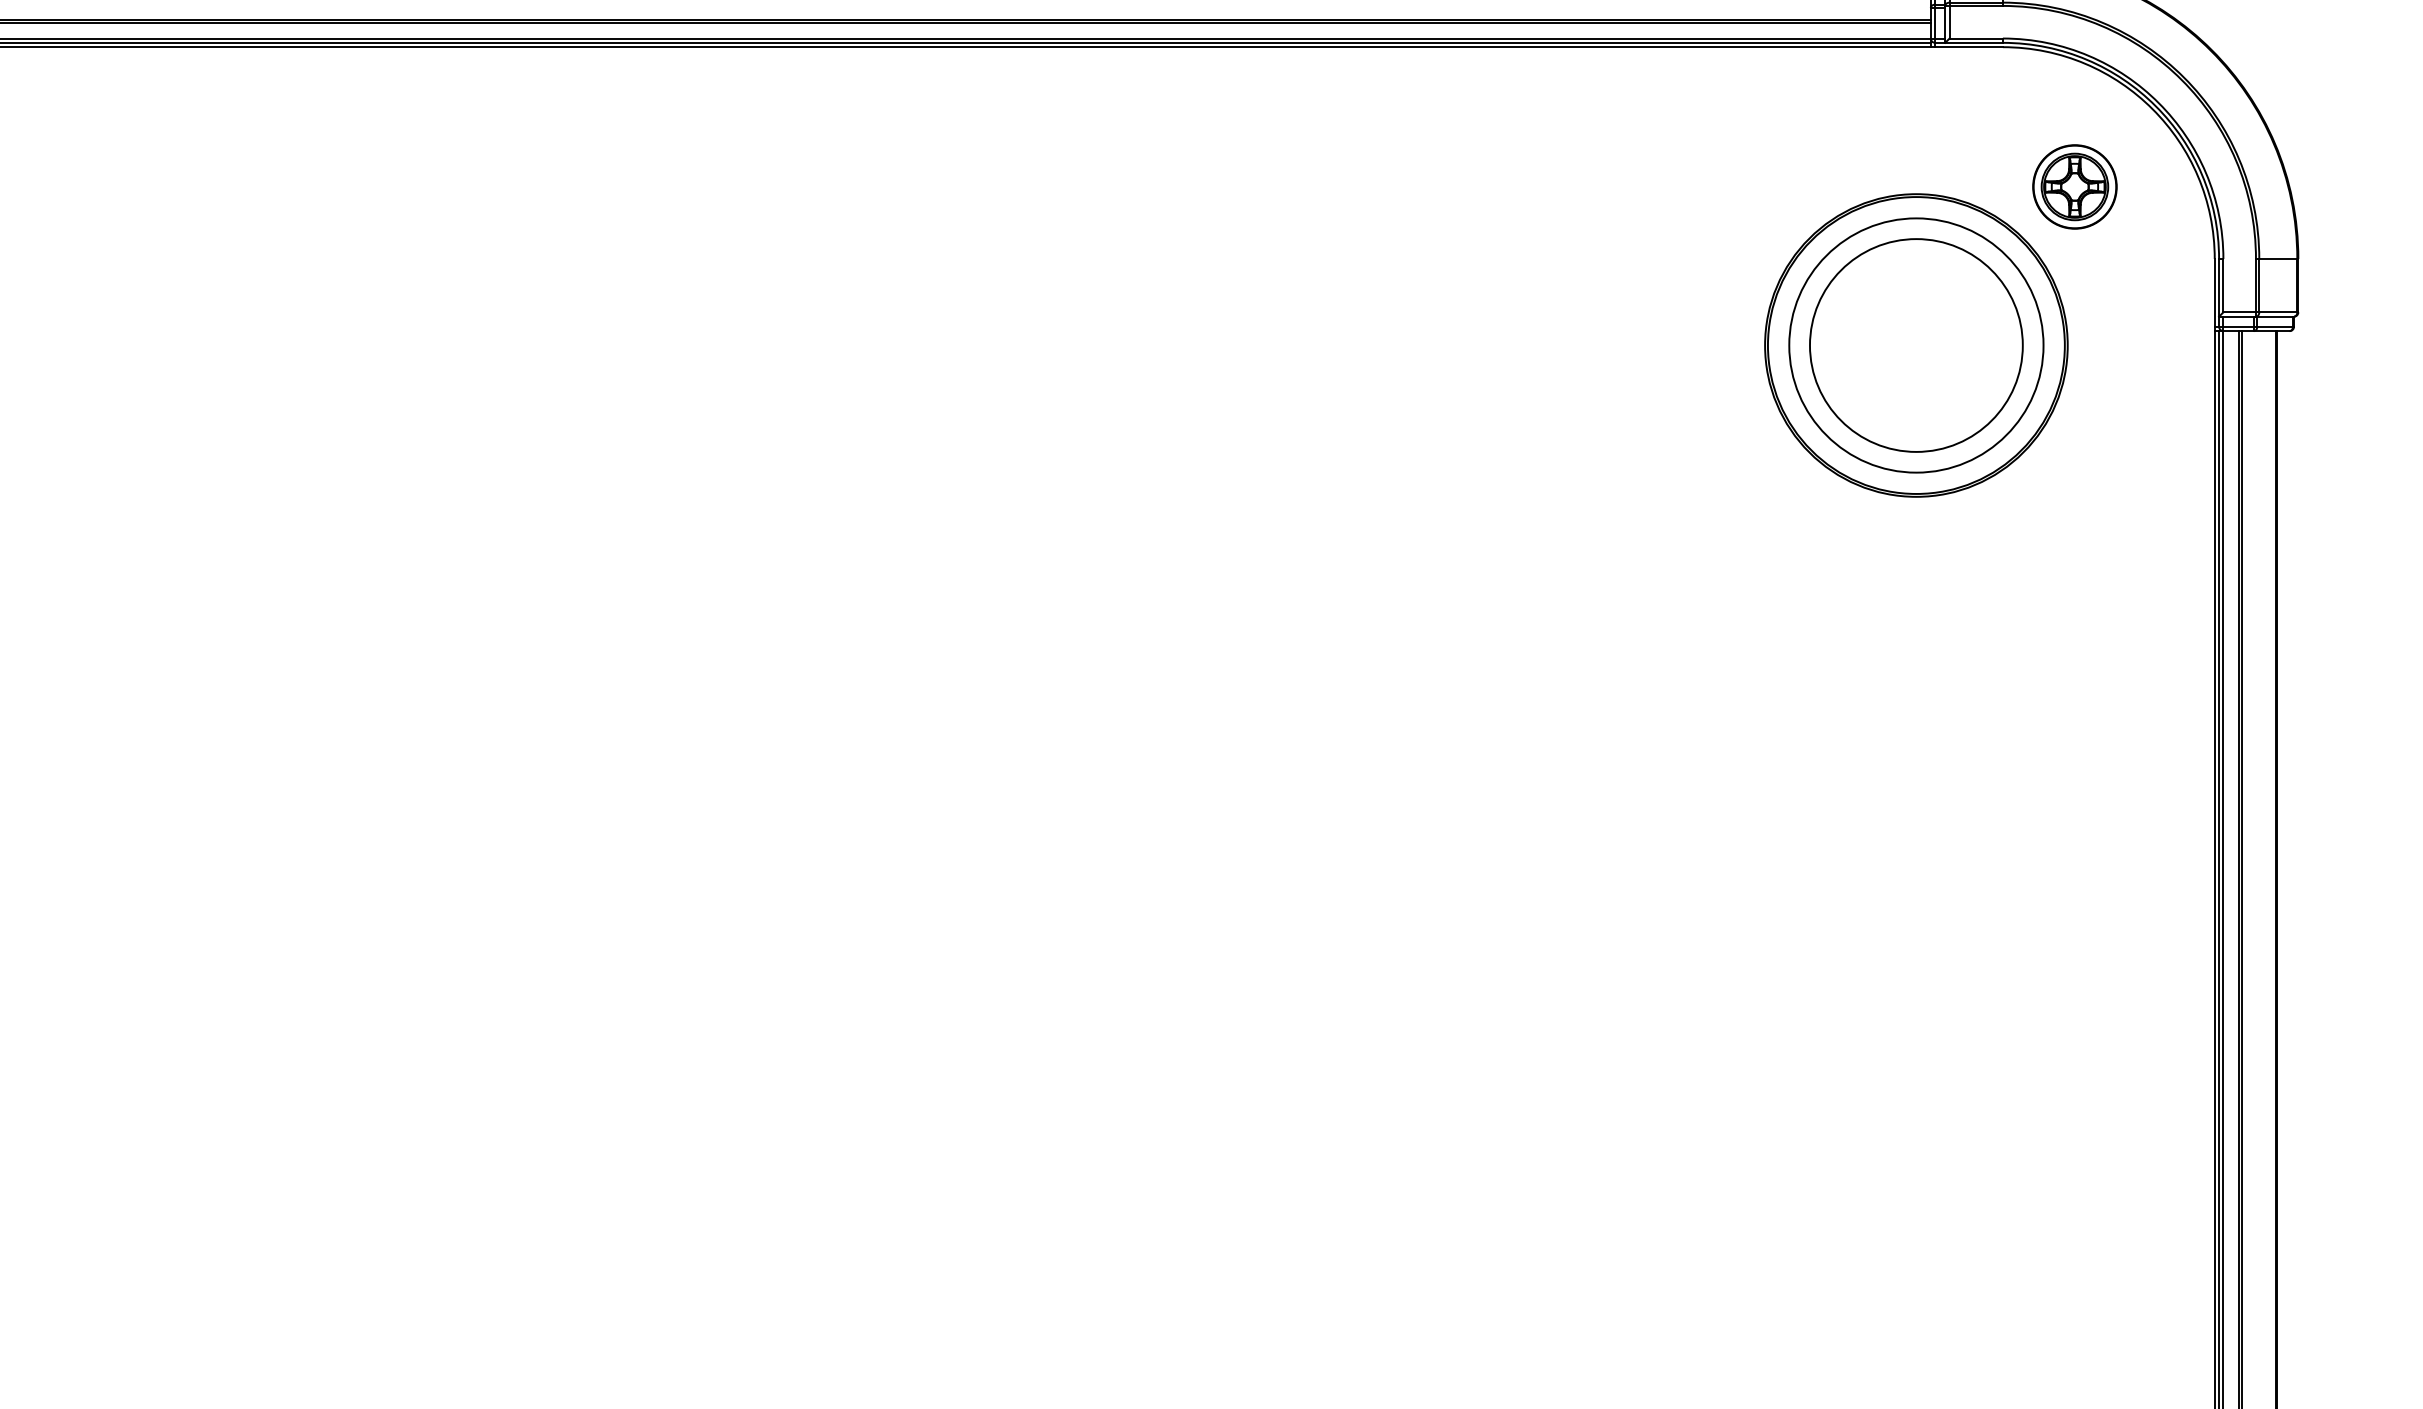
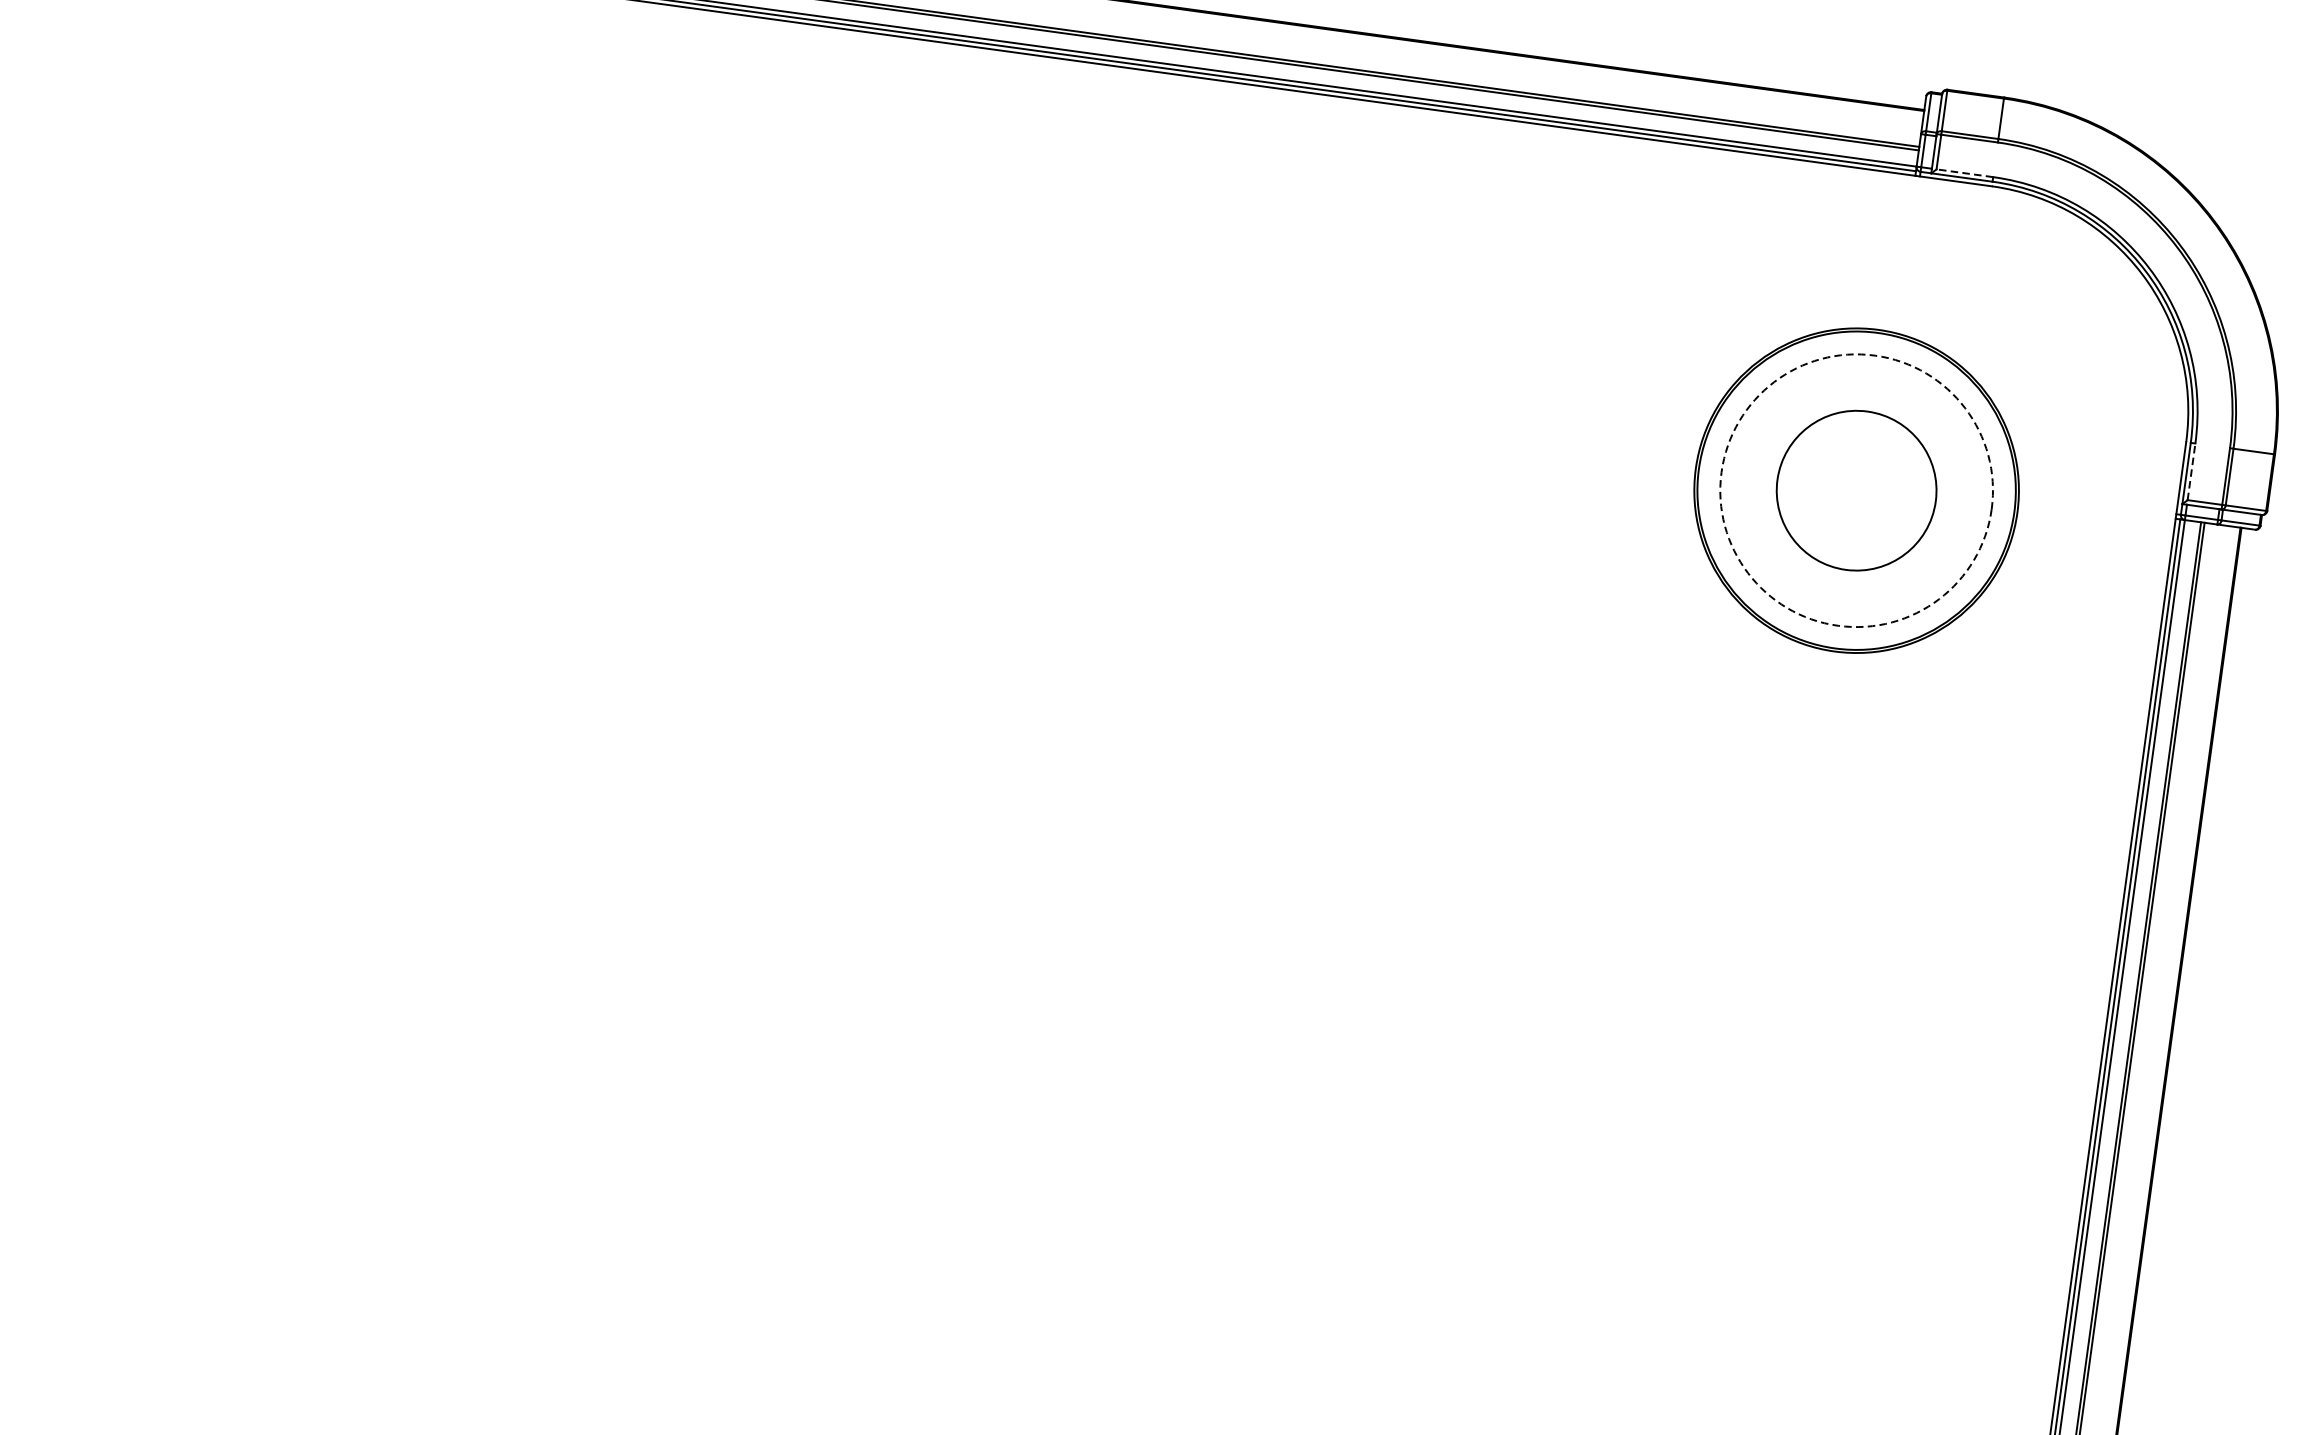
line: (1976, 38) -> (1965, 173), solid -> dashed
part: (2074, 186) -> (2047, 344), removed
line: (2223, 285) -> (2191, 471), solid -> dashed
circle: (1915, 345) -> (1855, 490), size x0.7
circle: (1916, 345) -> (1856, 490), solid -> dashed

